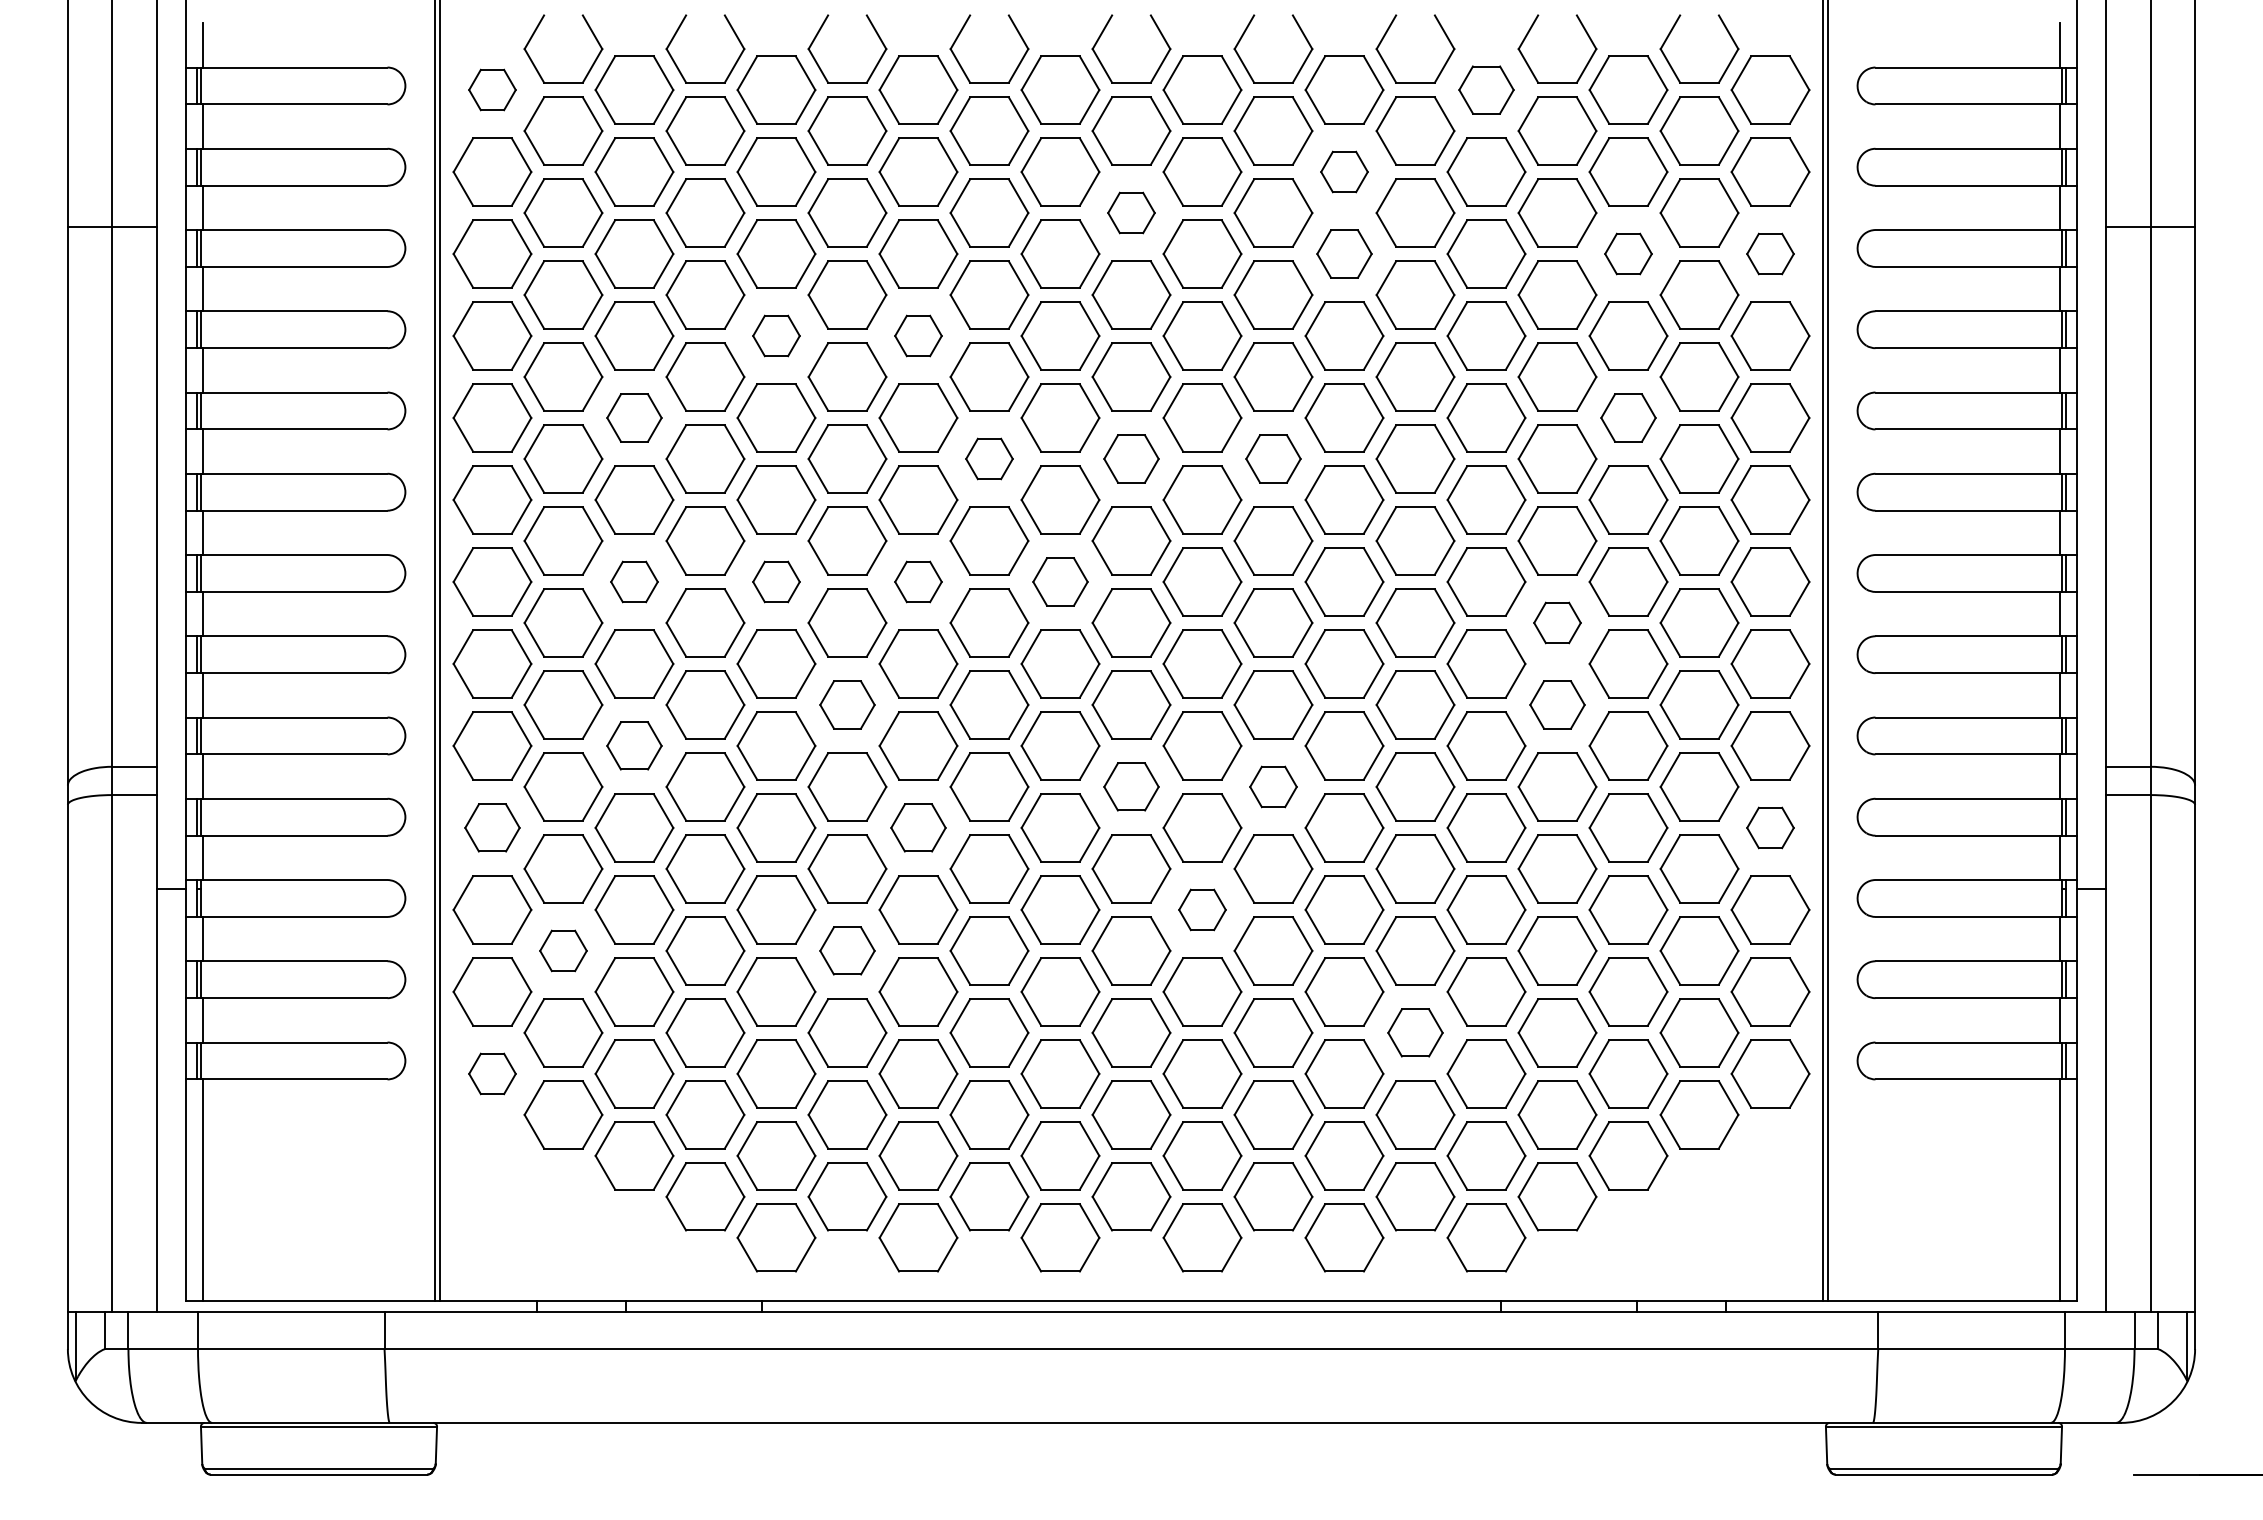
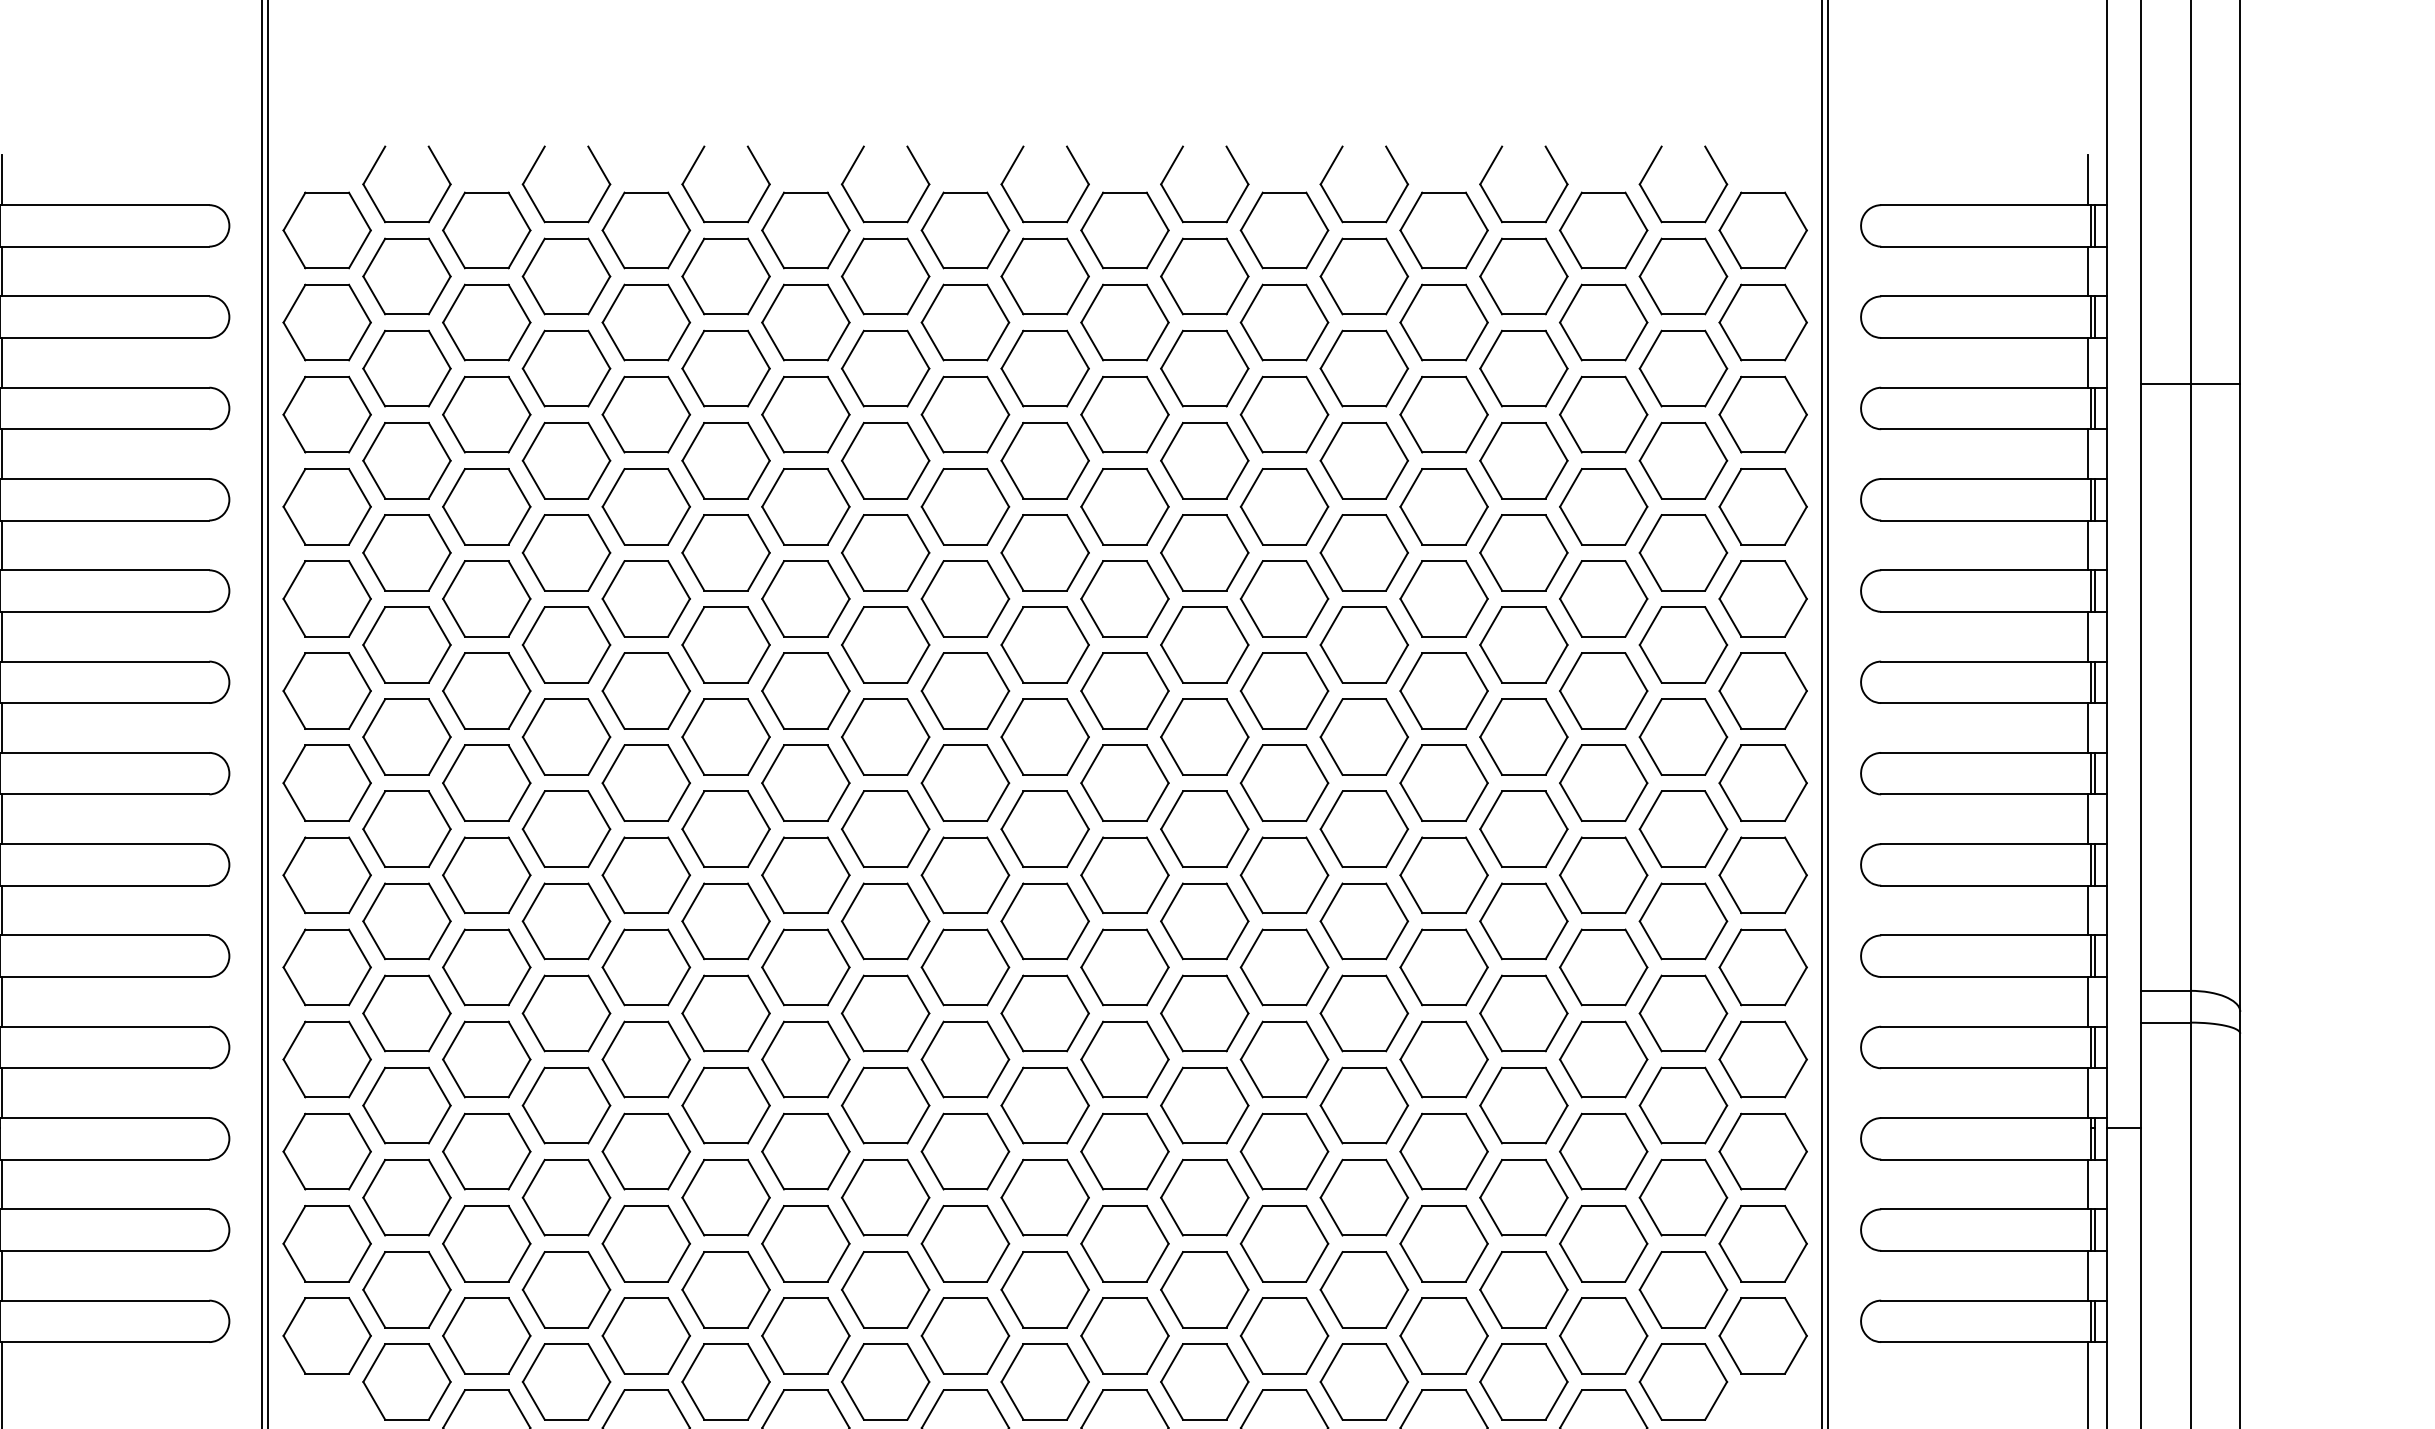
part: (492, 89) -> (327, 229), size x1.67
part: (1486, 89) -> (1444, 229), size x1.43
part: (1344, 171) -> (1284, 321), size x1.67
part: (1131, 212) -> (1045, 368), size x1.67
part: (1344, 253) -> (1284, 414), size x1.43
part: (1628, 253) -> (1603, 414), size x1.67
part: (1770, 253) -> (1763, 414), size x1.67
part: (776, 335) -> (646, 506), size x1.67
part: (918, 335) -> (805, 506), size x1.67
part: (634, 417) -> (486, 598), size x1.43
part: (1628, 417) -> (1603, 598), size x1.43
part: (989, 458) -> (885, 644), size x1.67
part: (1131, 458) -> (1045, 644), size x1.43
part: (1273, 458) -> (1204, 644), size x1.43
part: (634, 581) -> (486, 782), size x1.67
part: (776, 581) -> (646, 782), size x1.67
part: (918, 581) -> (805, 782), size x1.67
part: (1060, 581) -> (965, 782), size x1.43
part: (1557, 622) -> (1523, 828), size x1.67
part: (847, 704) -> (726, 920), size x1.43
part: (1557, 704) -> (1523, 920), size x1.43
part: (634, 745) -> (486, 966), size x1.43
part: (1131, 786) -> (1045, 1012), size x1.43
part: (1273, 786) -> (1204, 1012), size x1.67
part: (492, 827) -> (327, 1059), size x1.43
part: (918, 827) -> (805, 1059), size x1.43
part: (1770, 827) -> (1763, 1059), size x1.67
part: (1202, 909) -> (1124, 1151), size x1.67
part: (563, 950) -> (407, 1197), size x1.67
part: (847, 950) -> (726, 1197), size x1.43
part: (1415, 1032) -> (1364, 1289), size x1.43
part: (492, 1073) -> (327, 1335), size x1.67

